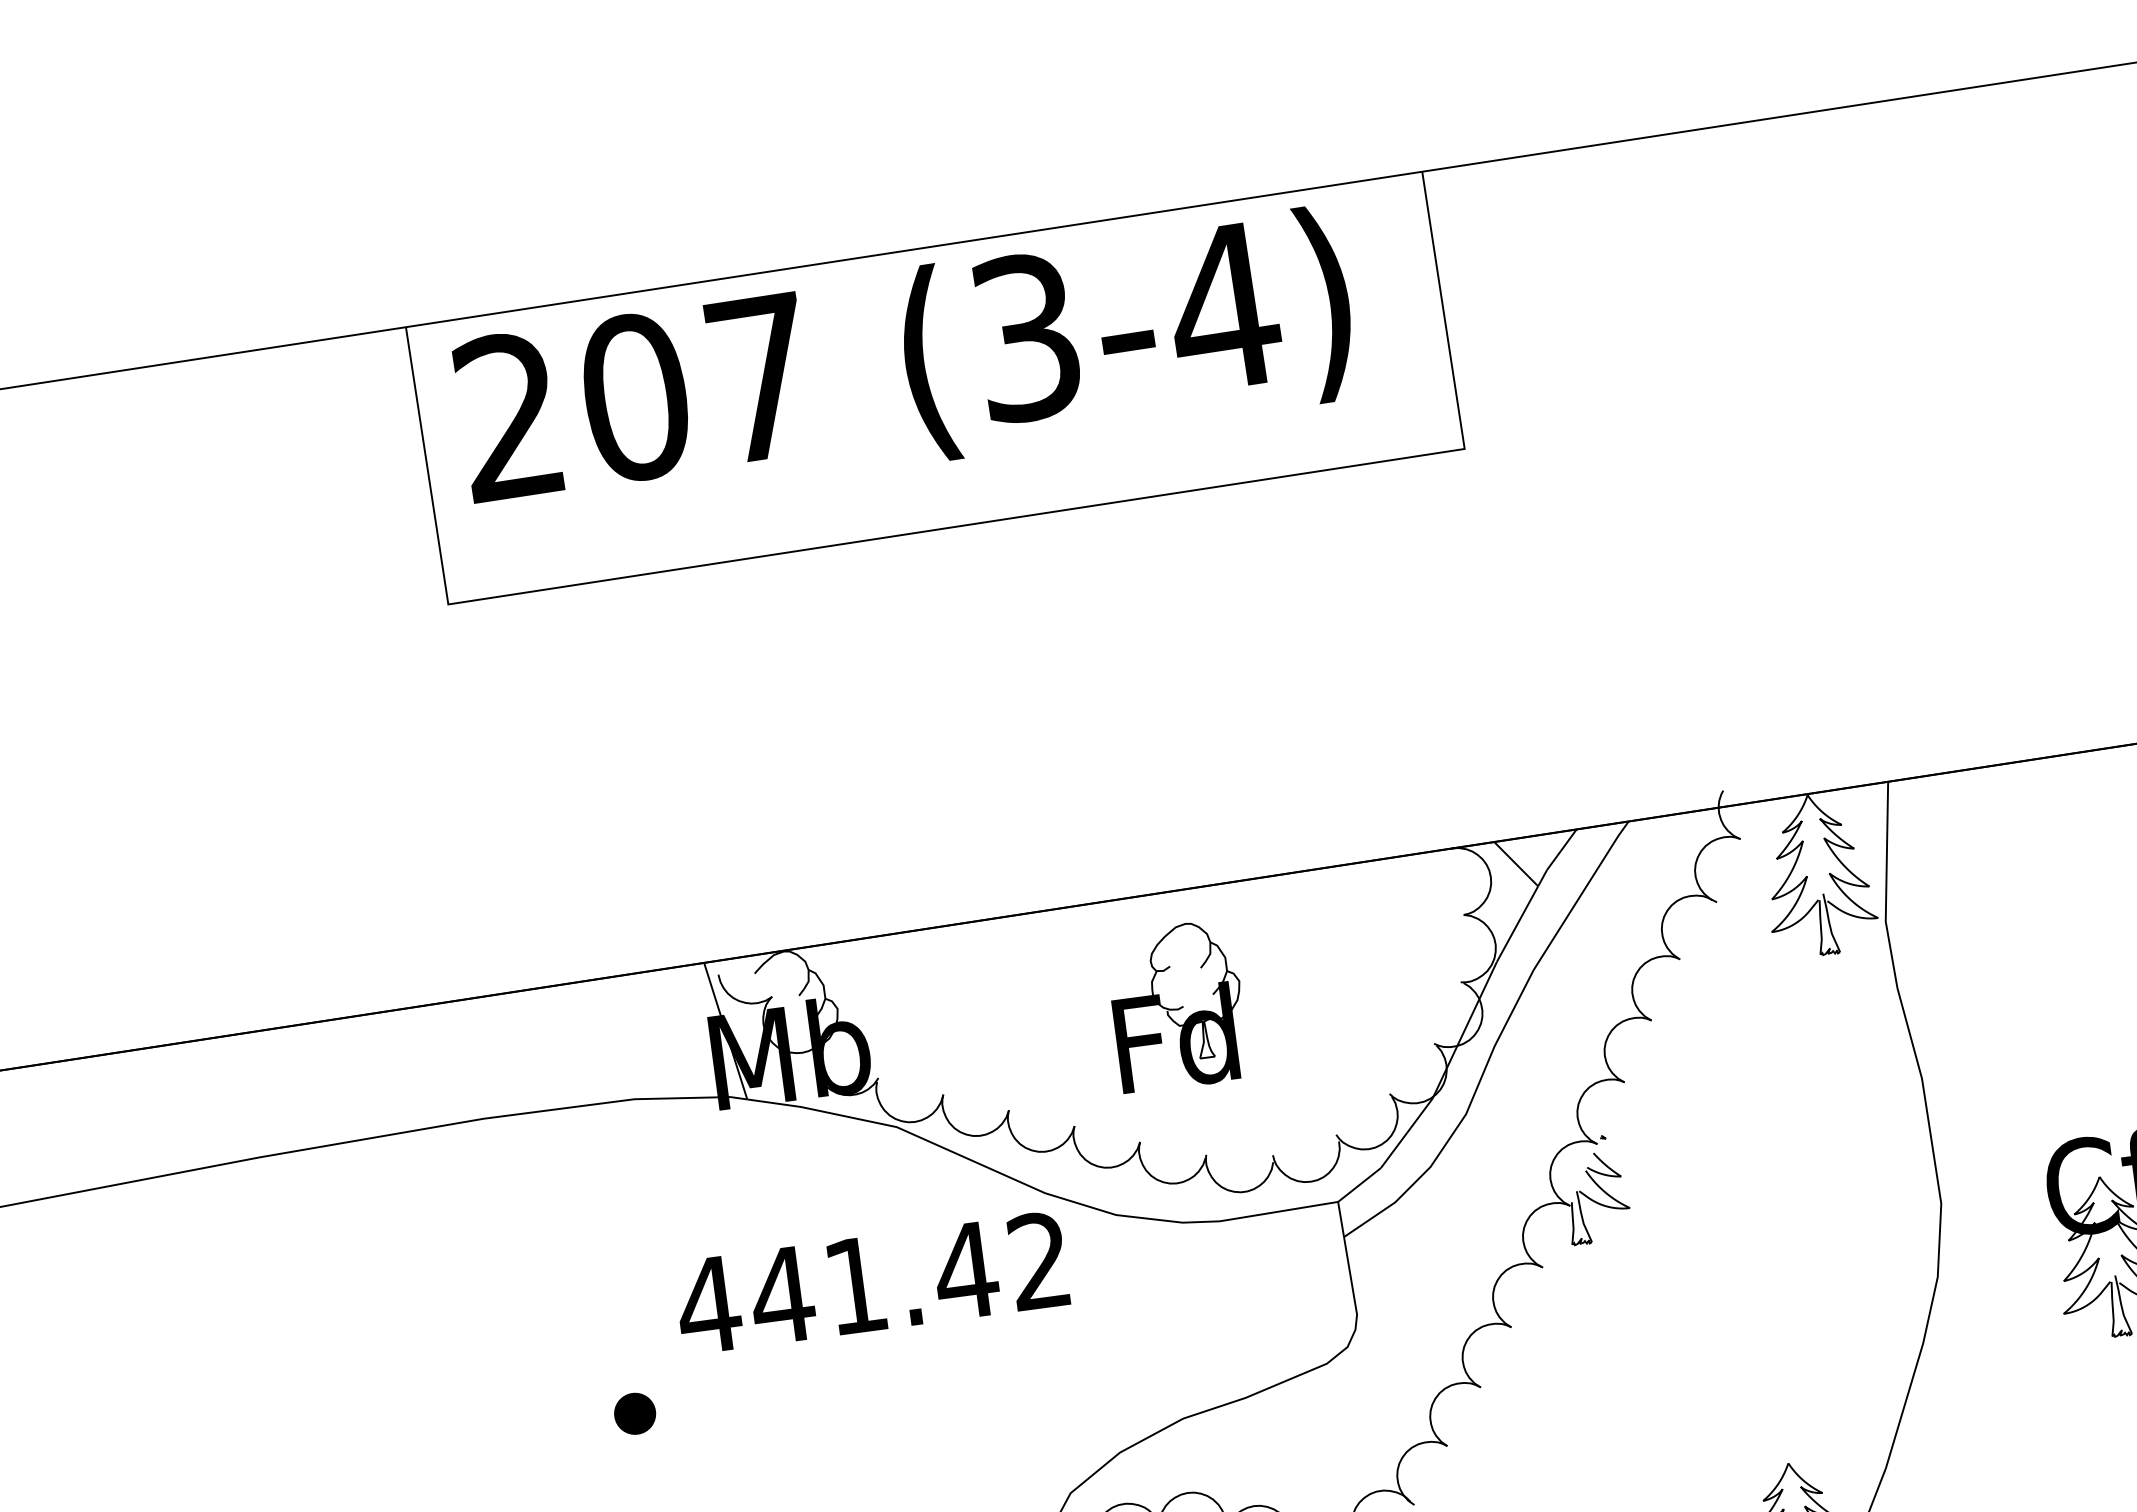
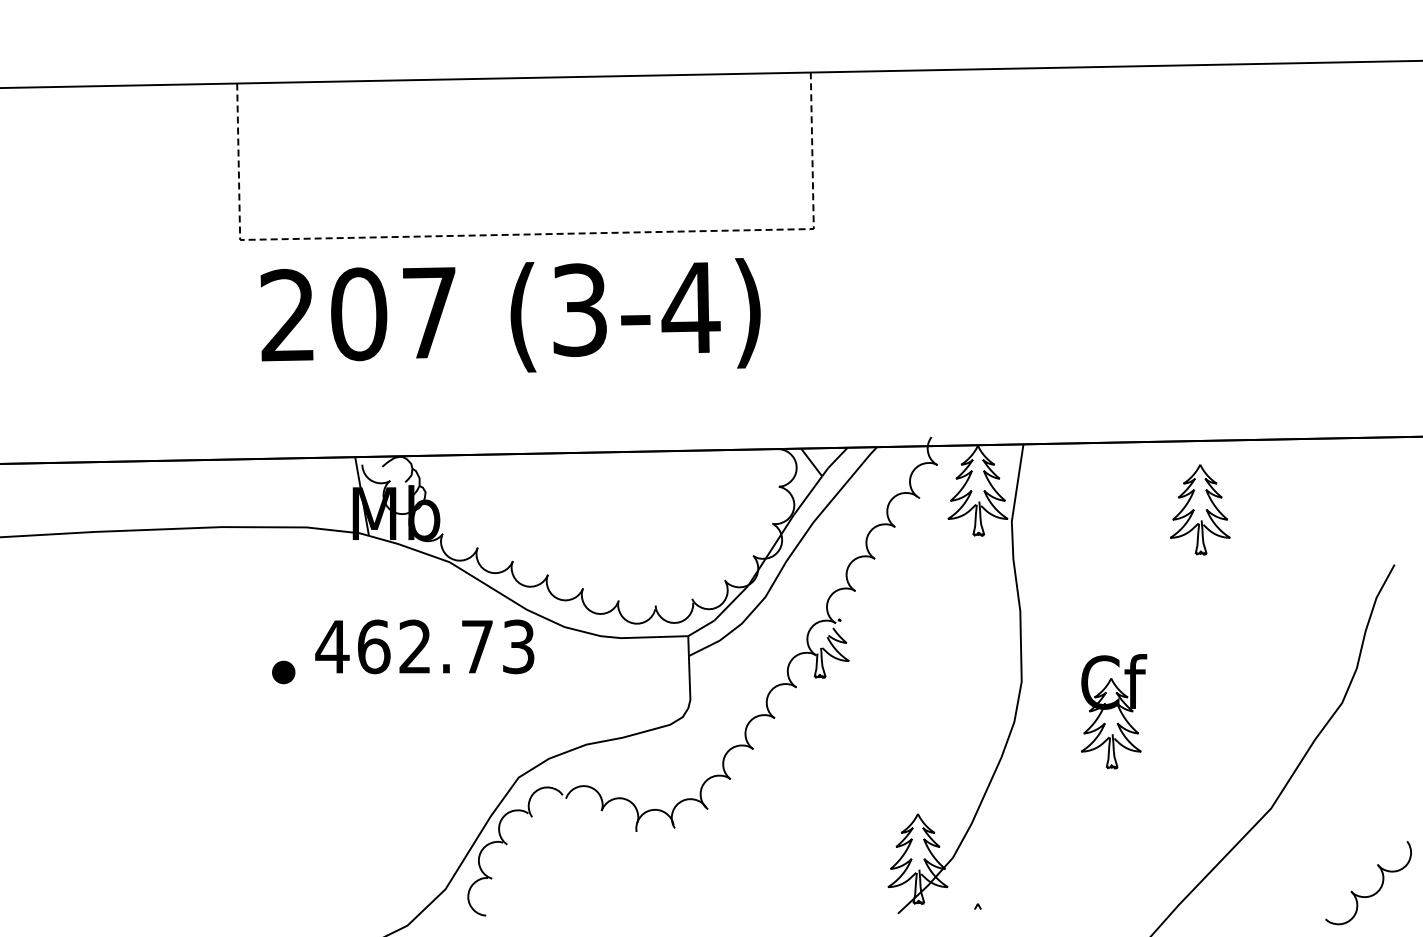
text: (904, 363) -> (510, 315), moved
line: (955, 526) -> (526, 234), solid -> dashed
part: (1176, 1005) -> (613, 515), removed
text: (909, 1277) -> (445, 646), 441.42 -> 462.73
part: (634, 1413) -> (283, 672), moved

